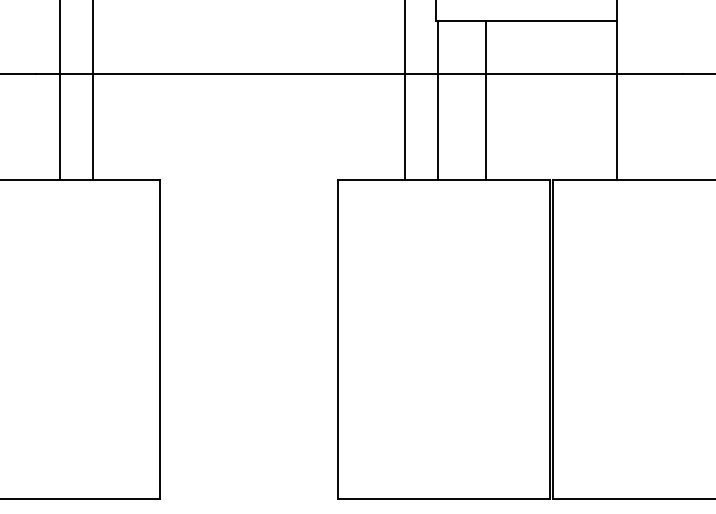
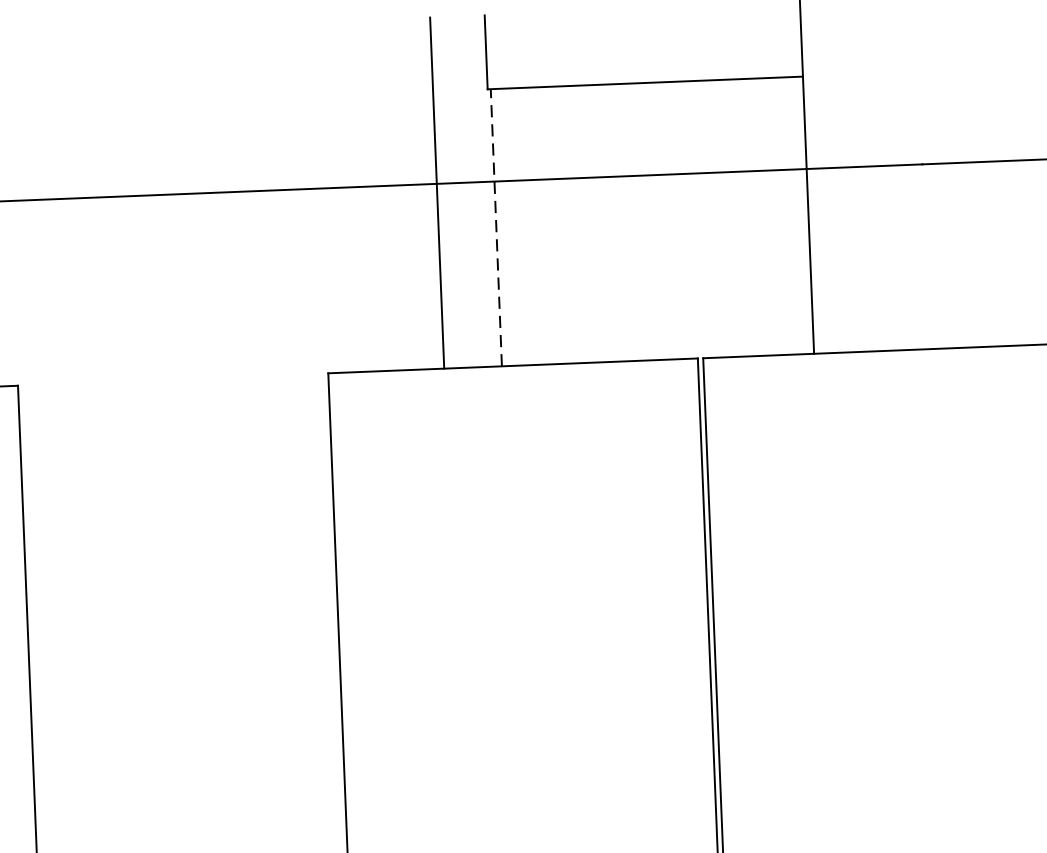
line: (437, 100) -> (496, 227), solid -> dashed
line: (486, 100) -> (581, 223), removed

